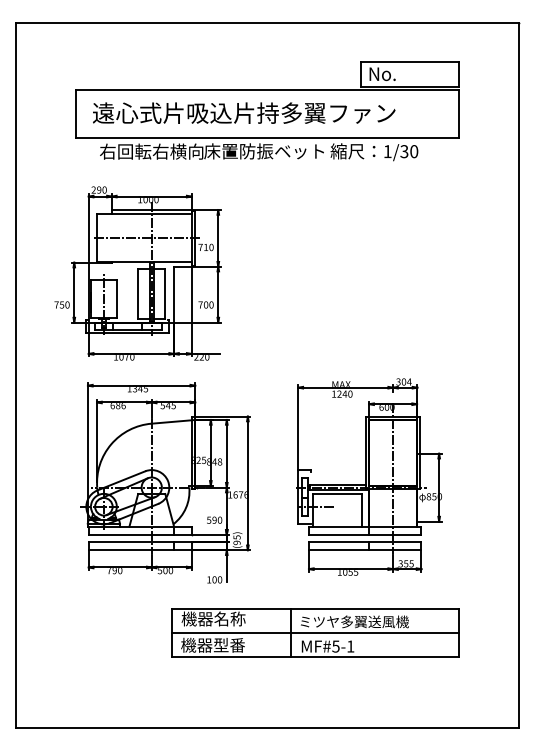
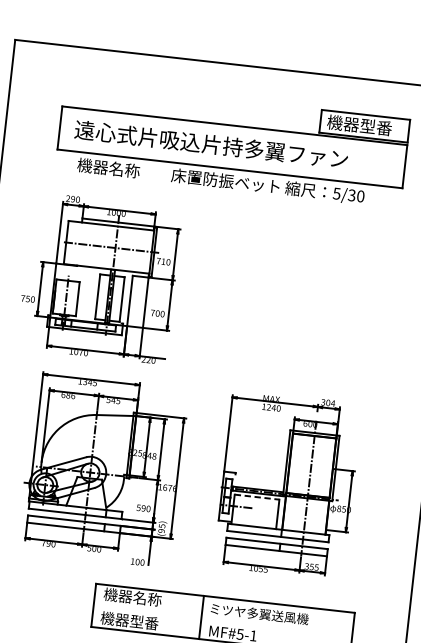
text: (403, 73) -> (359, 124), No. -> 機器型番
text: (151, 151) -> (124, 169), 右回転右横向 -> 機器名称
text: (387, 151) -> (336, 193), 1/30 -> 5/30
line: (337, 494) -> (256, 497), solid -> dashed
line: (314, 632) -> (222, 619), removed

